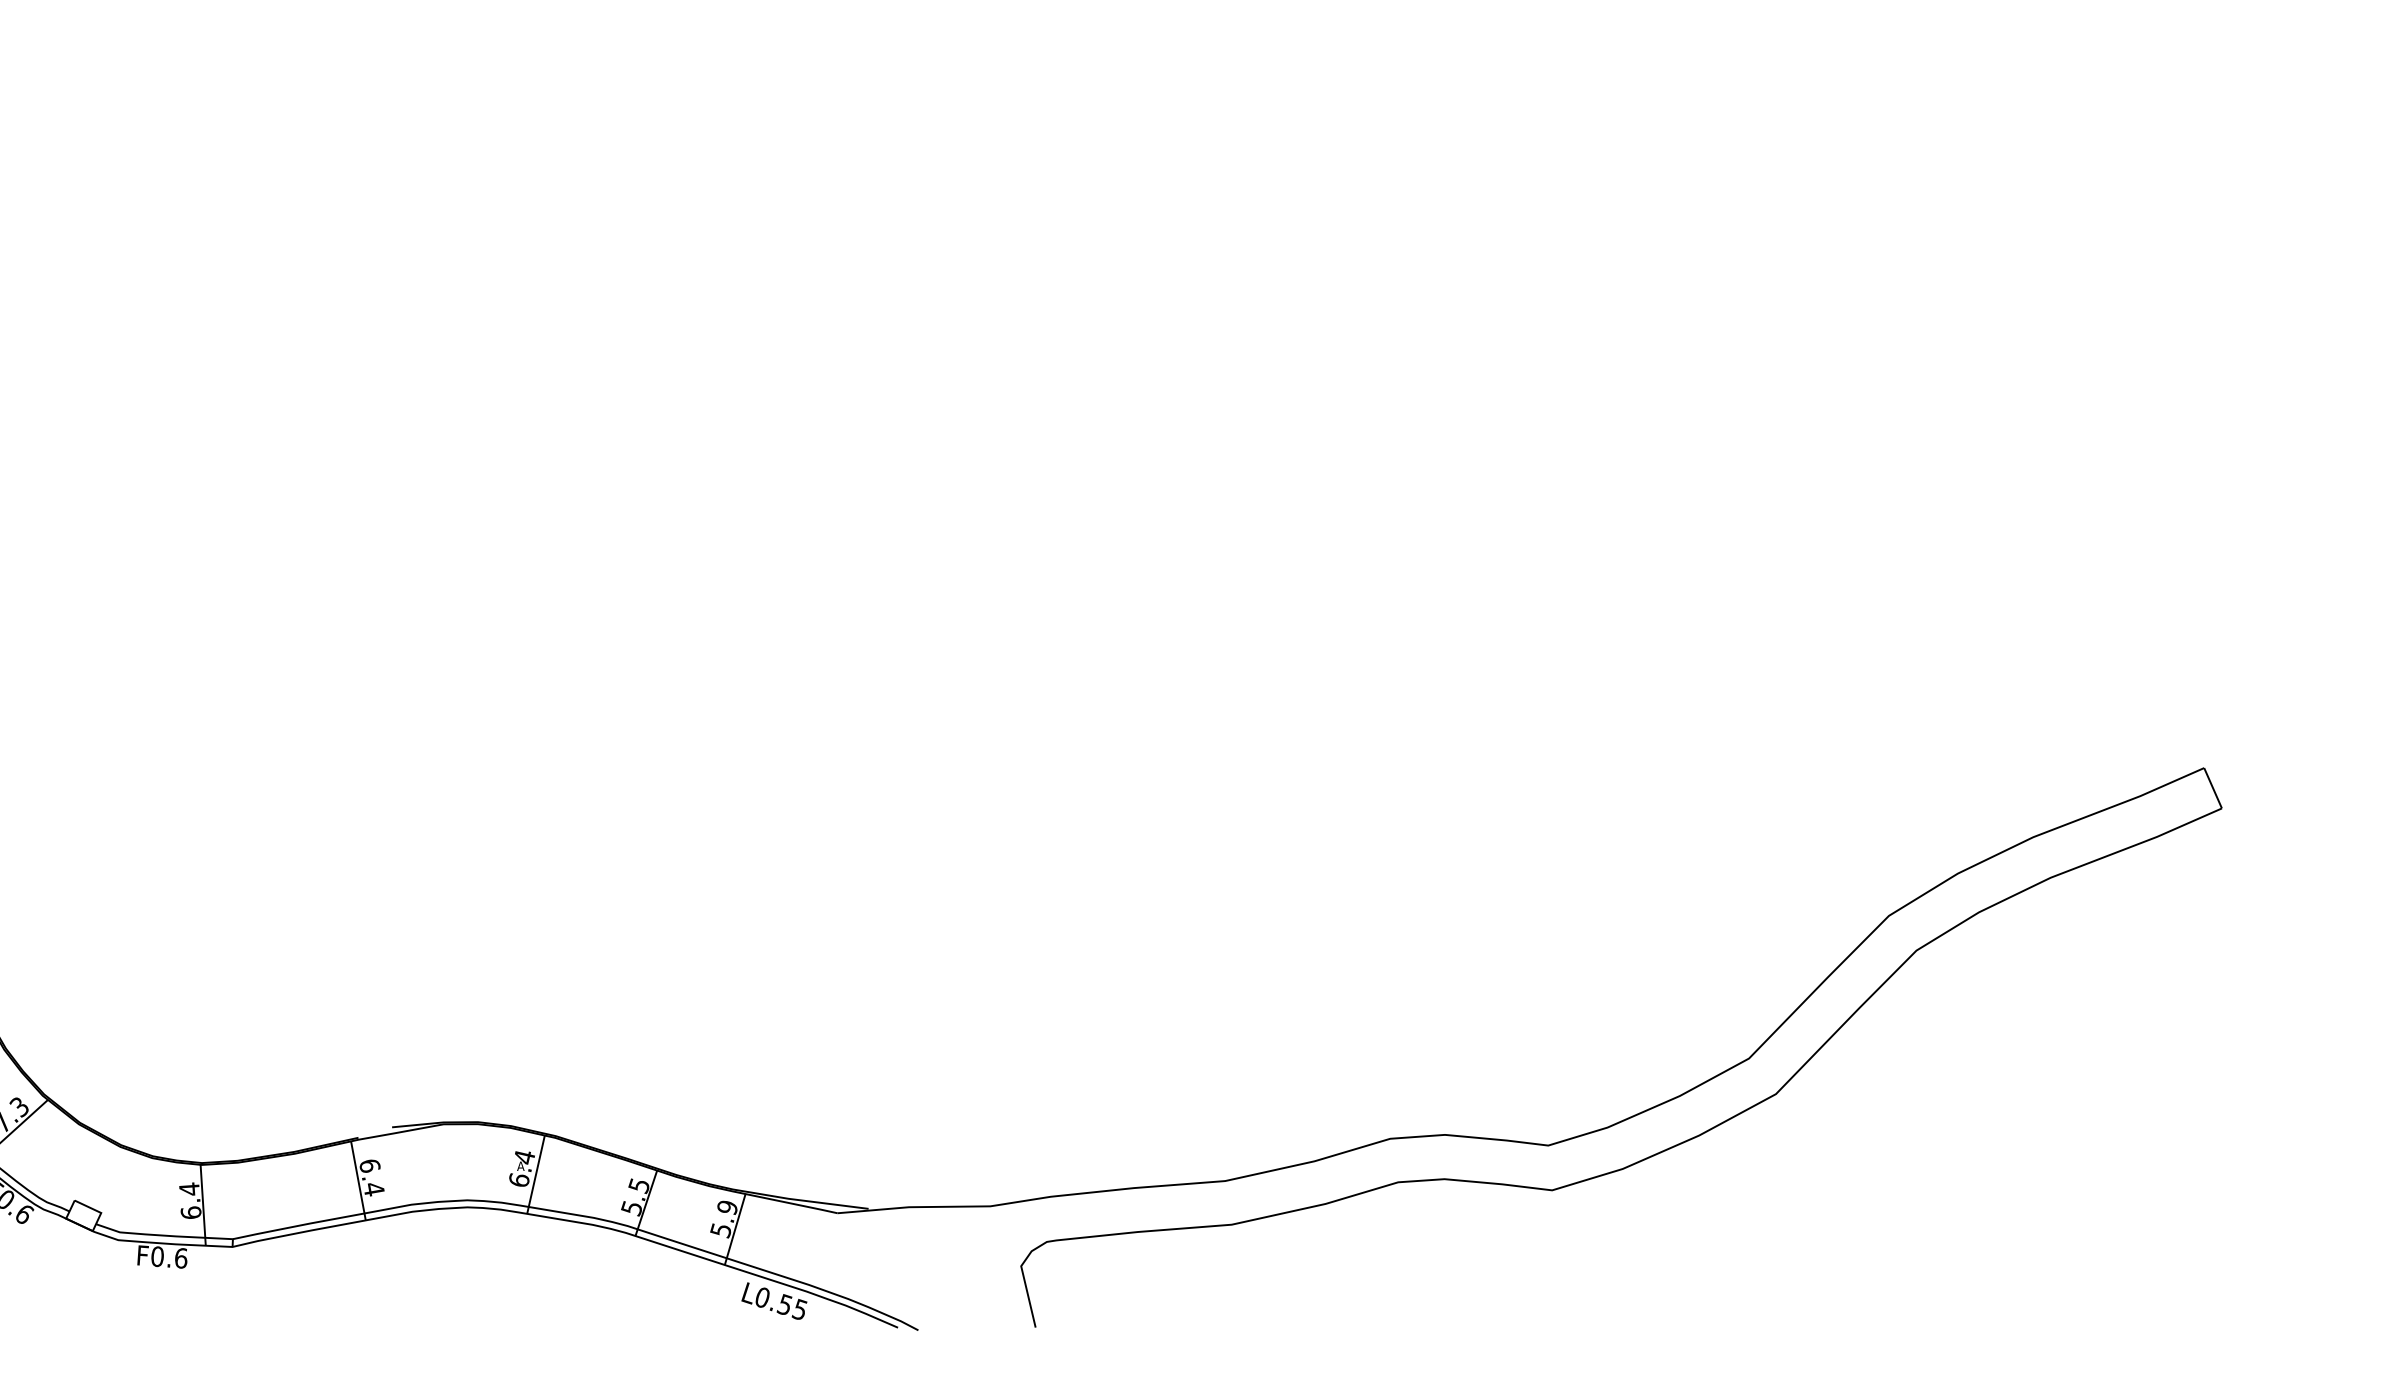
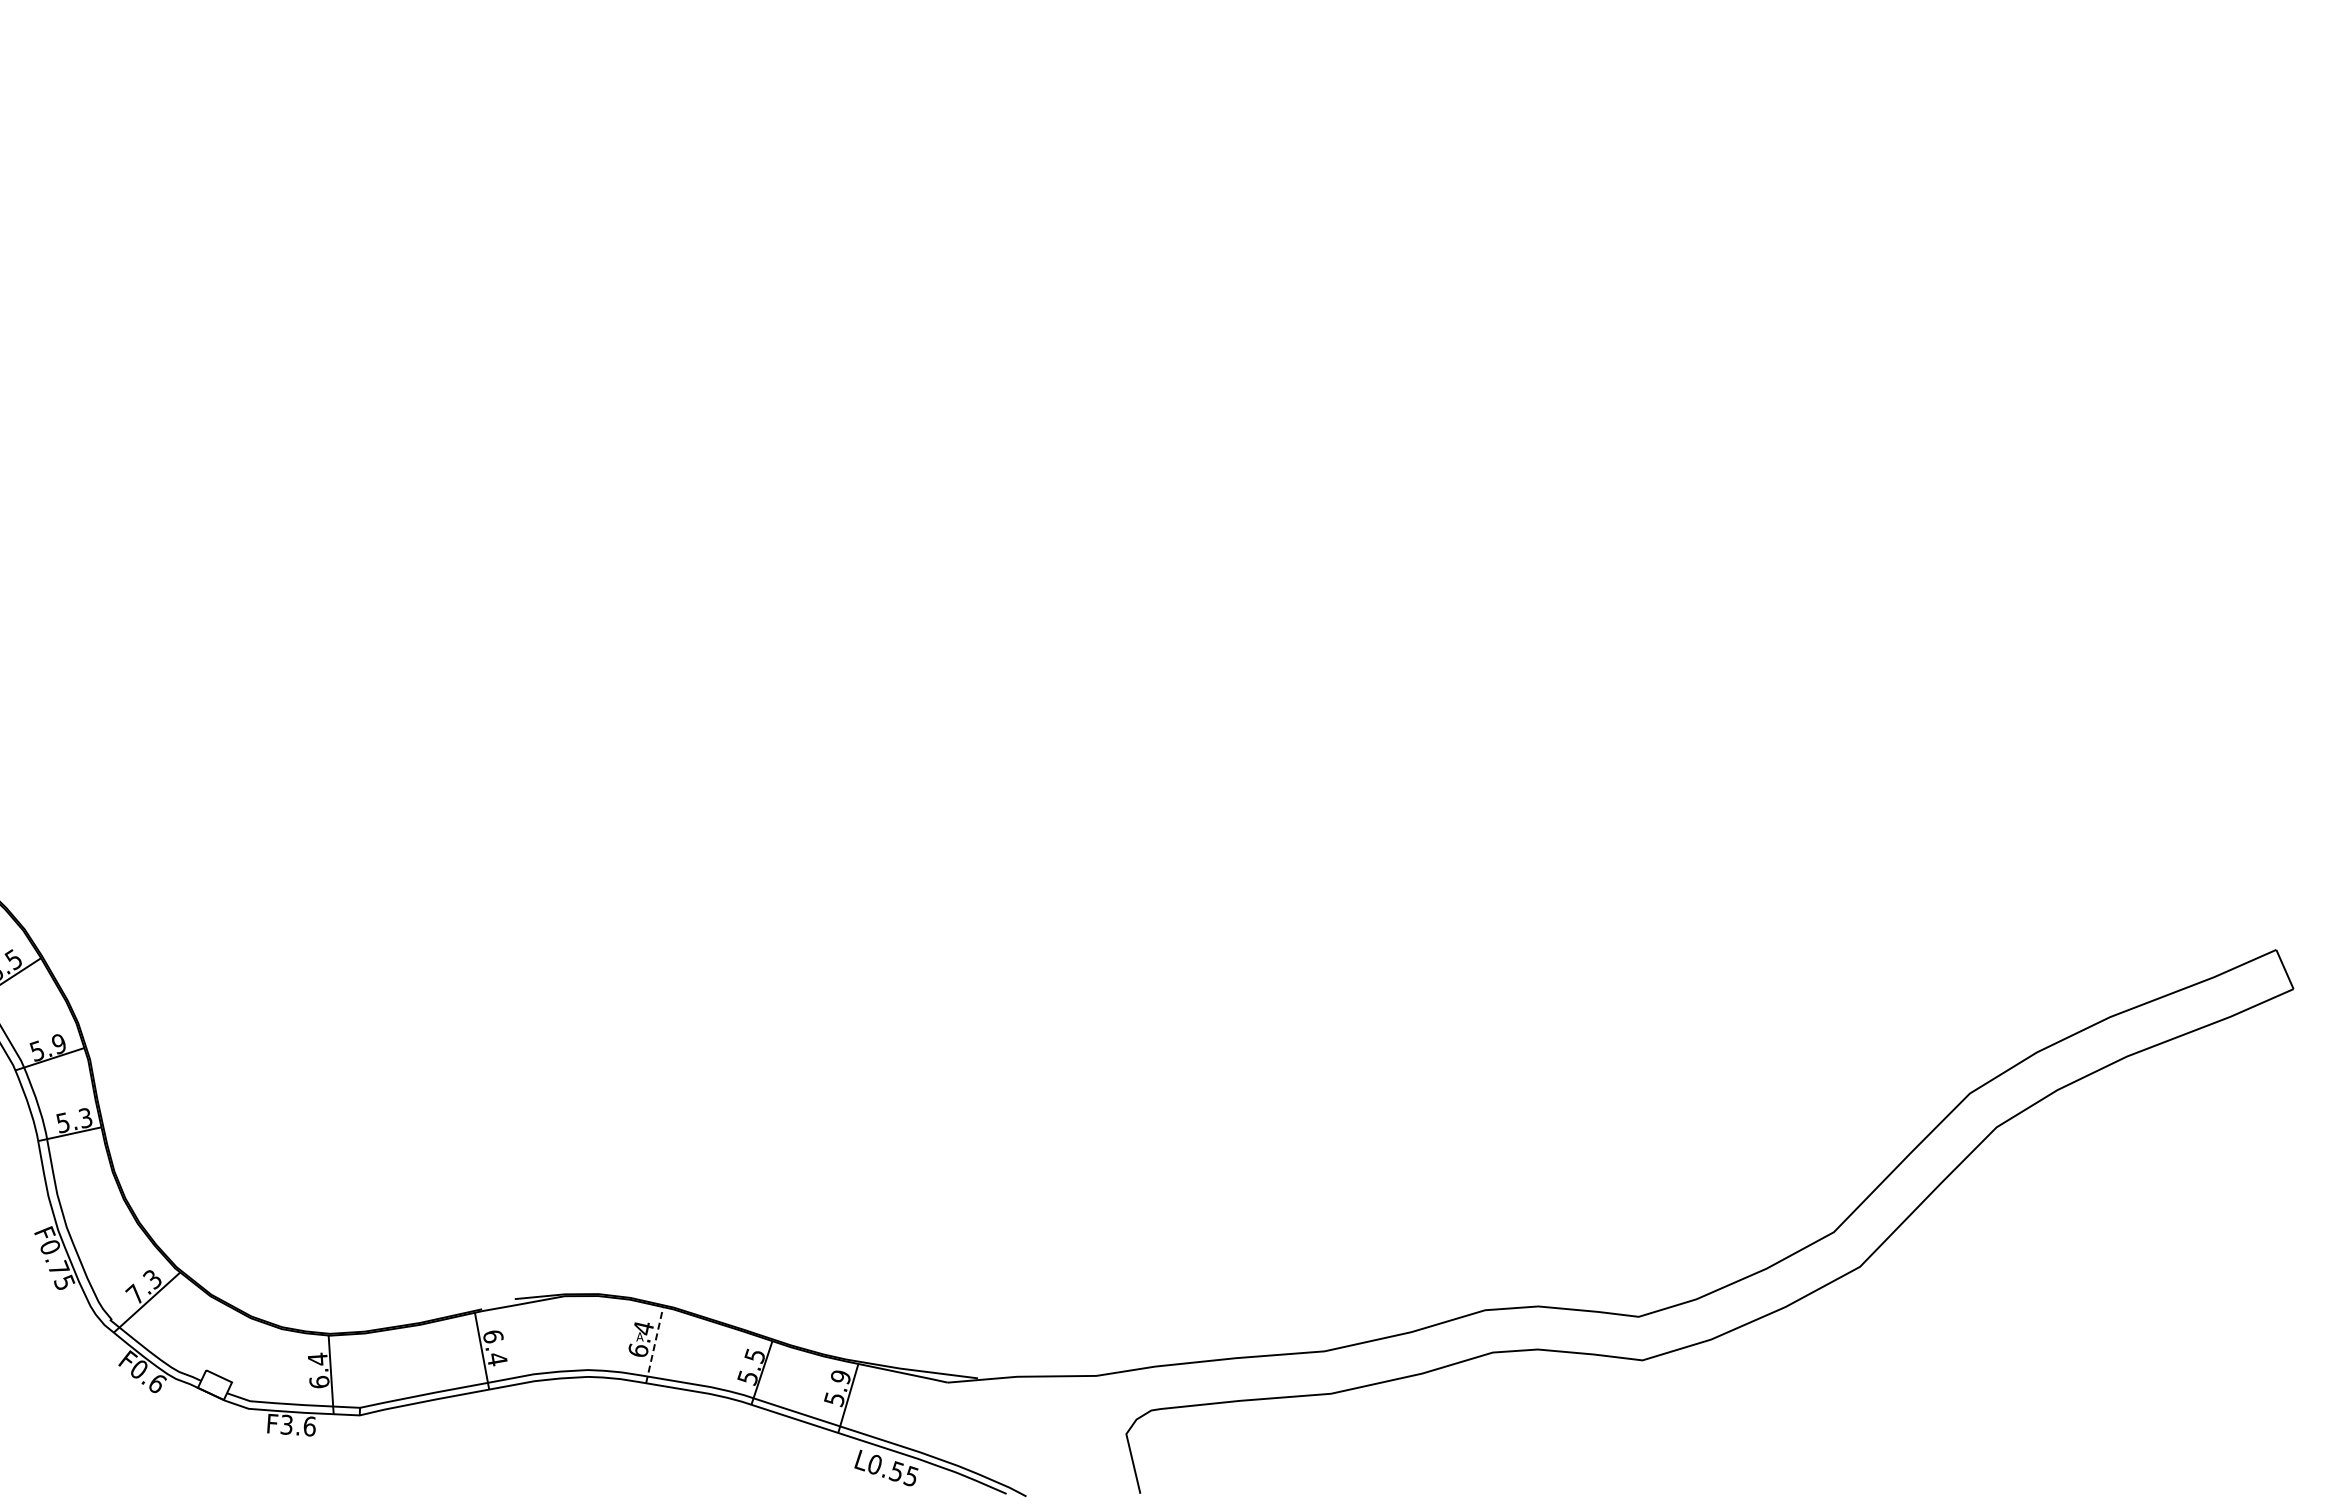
line: (535, 1175) -> (654, 1345), solid -> dashed
text: (157, 1256) -> (286, 1424), F0.6 -> F3.6

